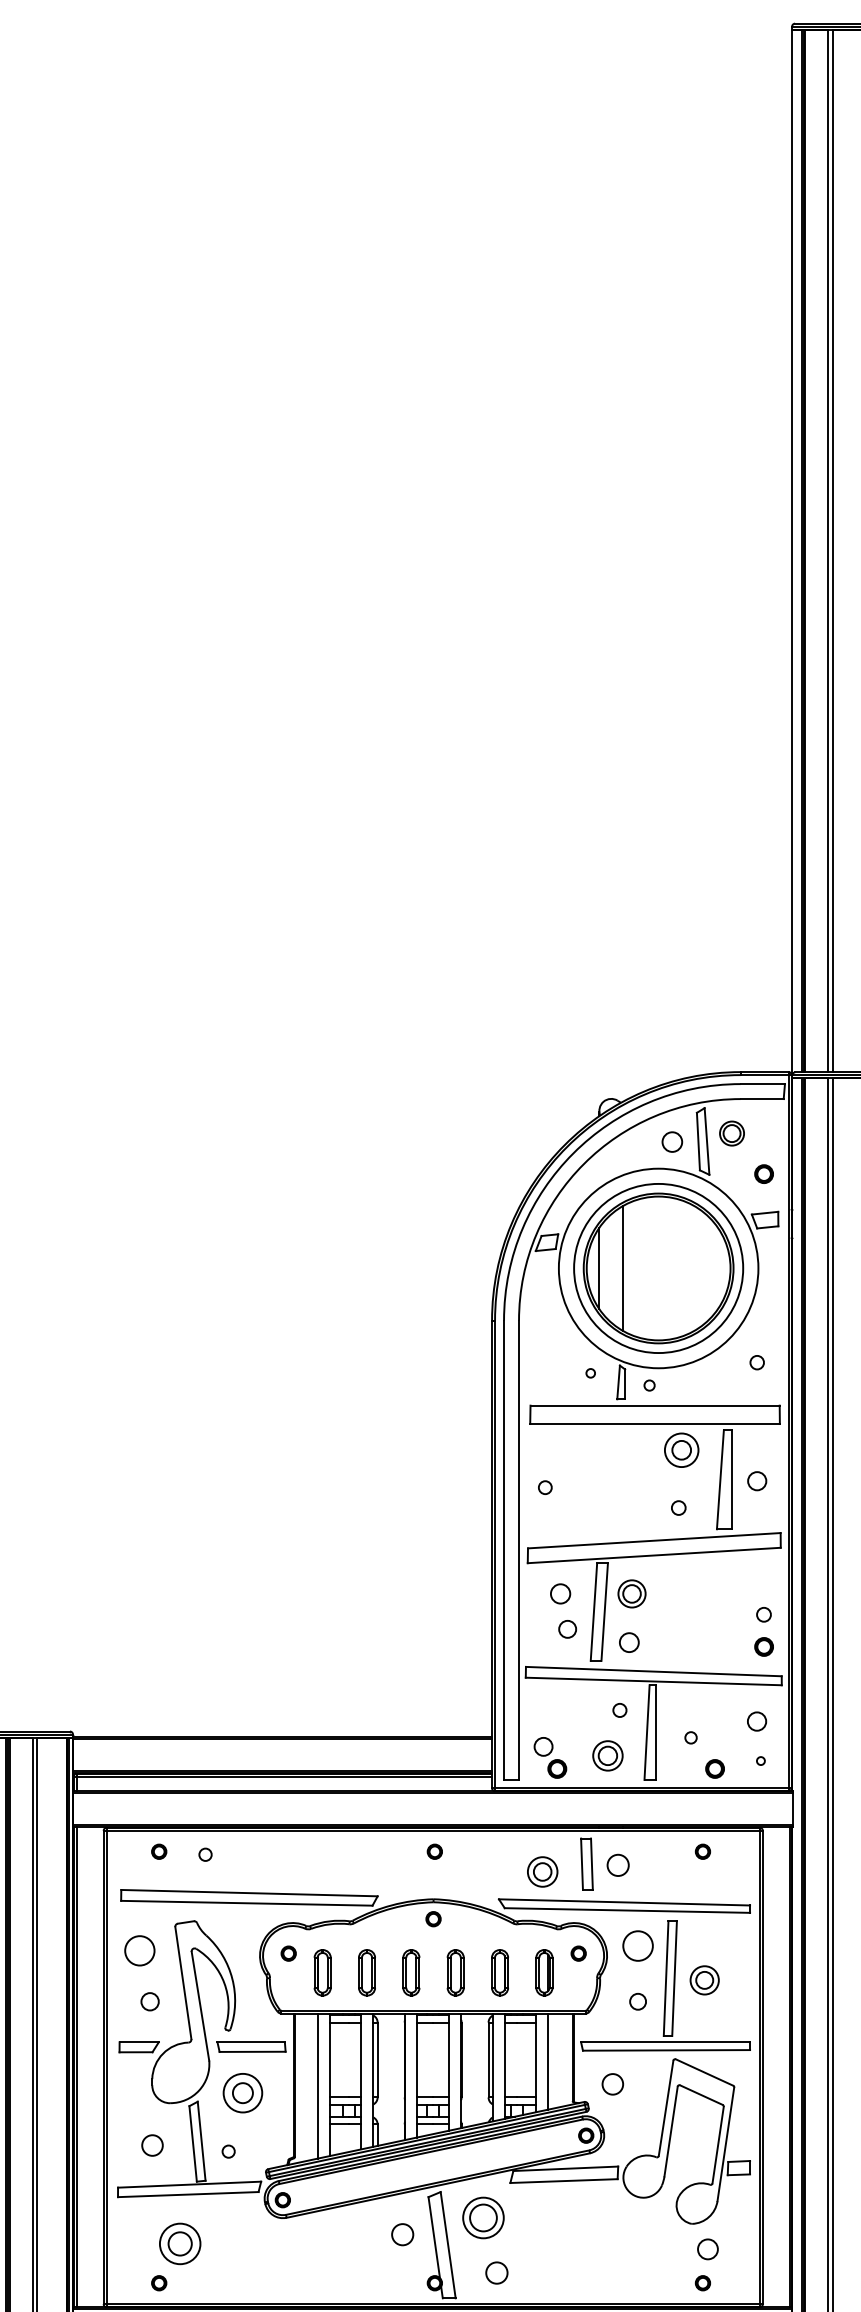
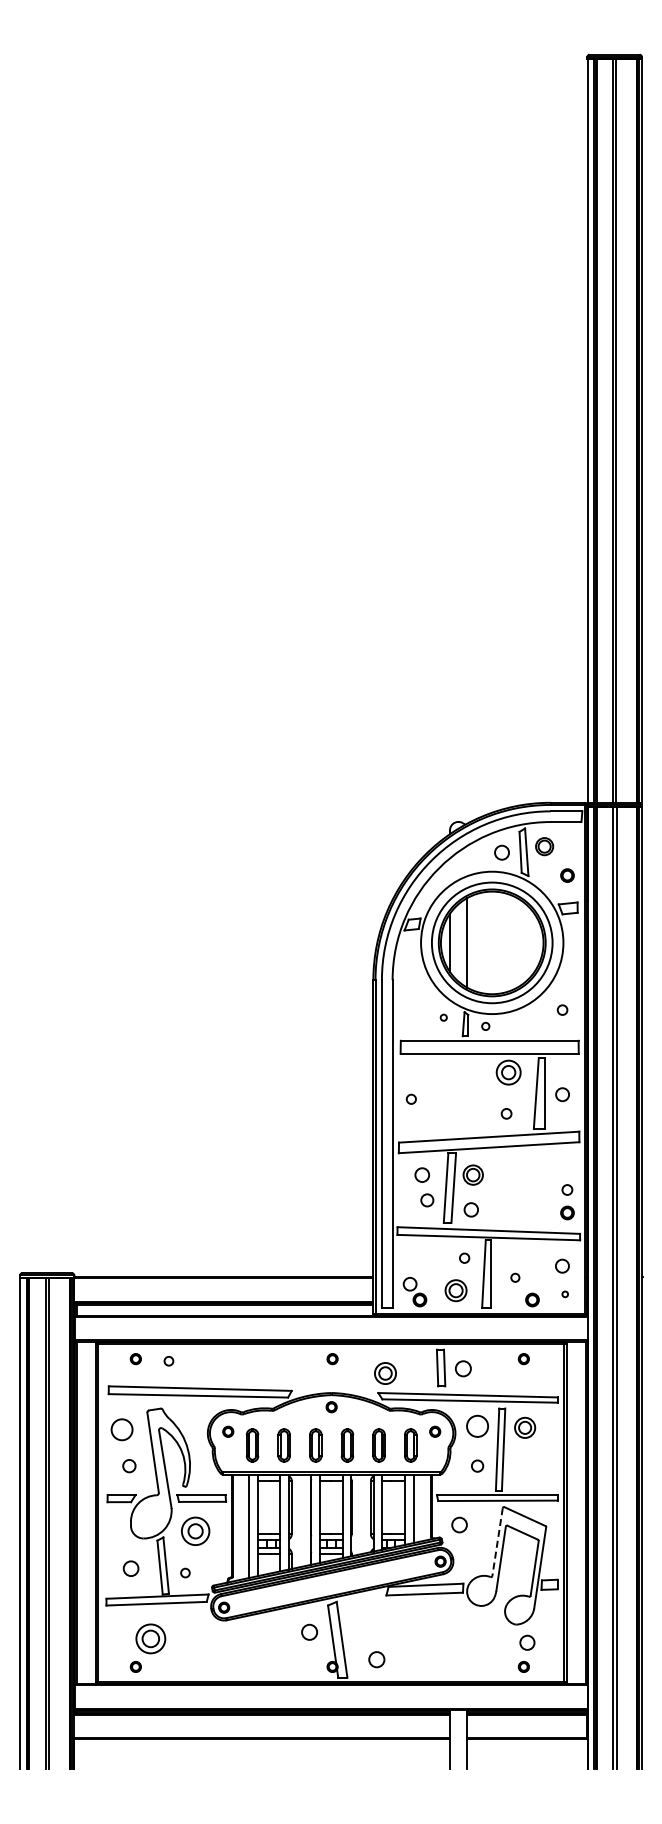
part: (542, 1871) -> (385, 1373), moved
part: (705, 1979) -> (525, 1427), moved
line: (666, 2108) -> (497, 1542), solid -> dashed
part: (482, 2218) -> (366, 1620), removed

